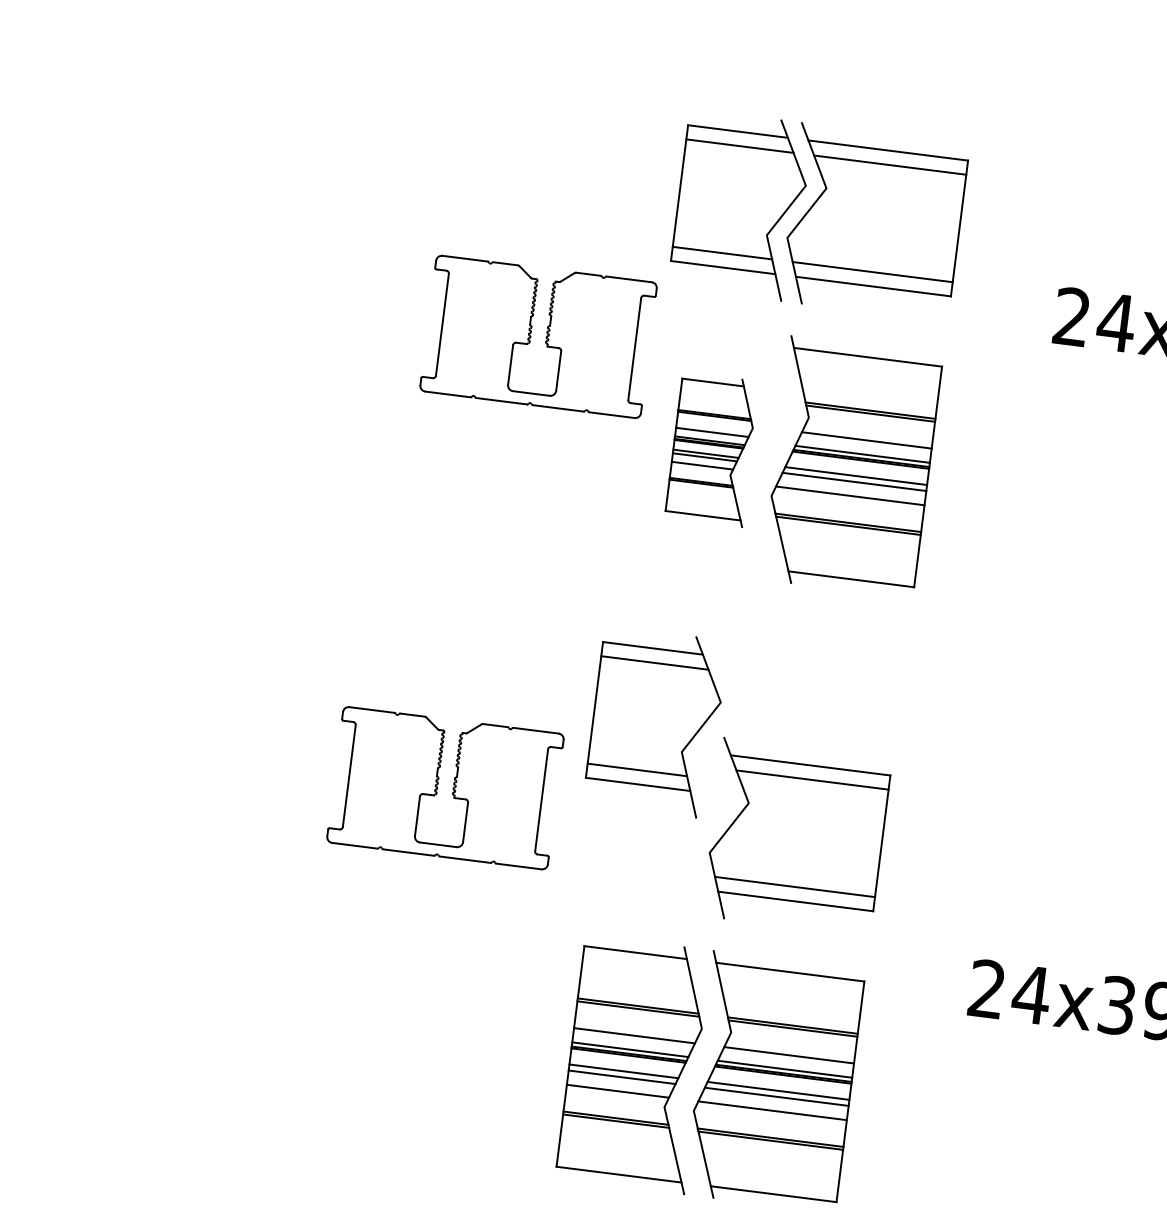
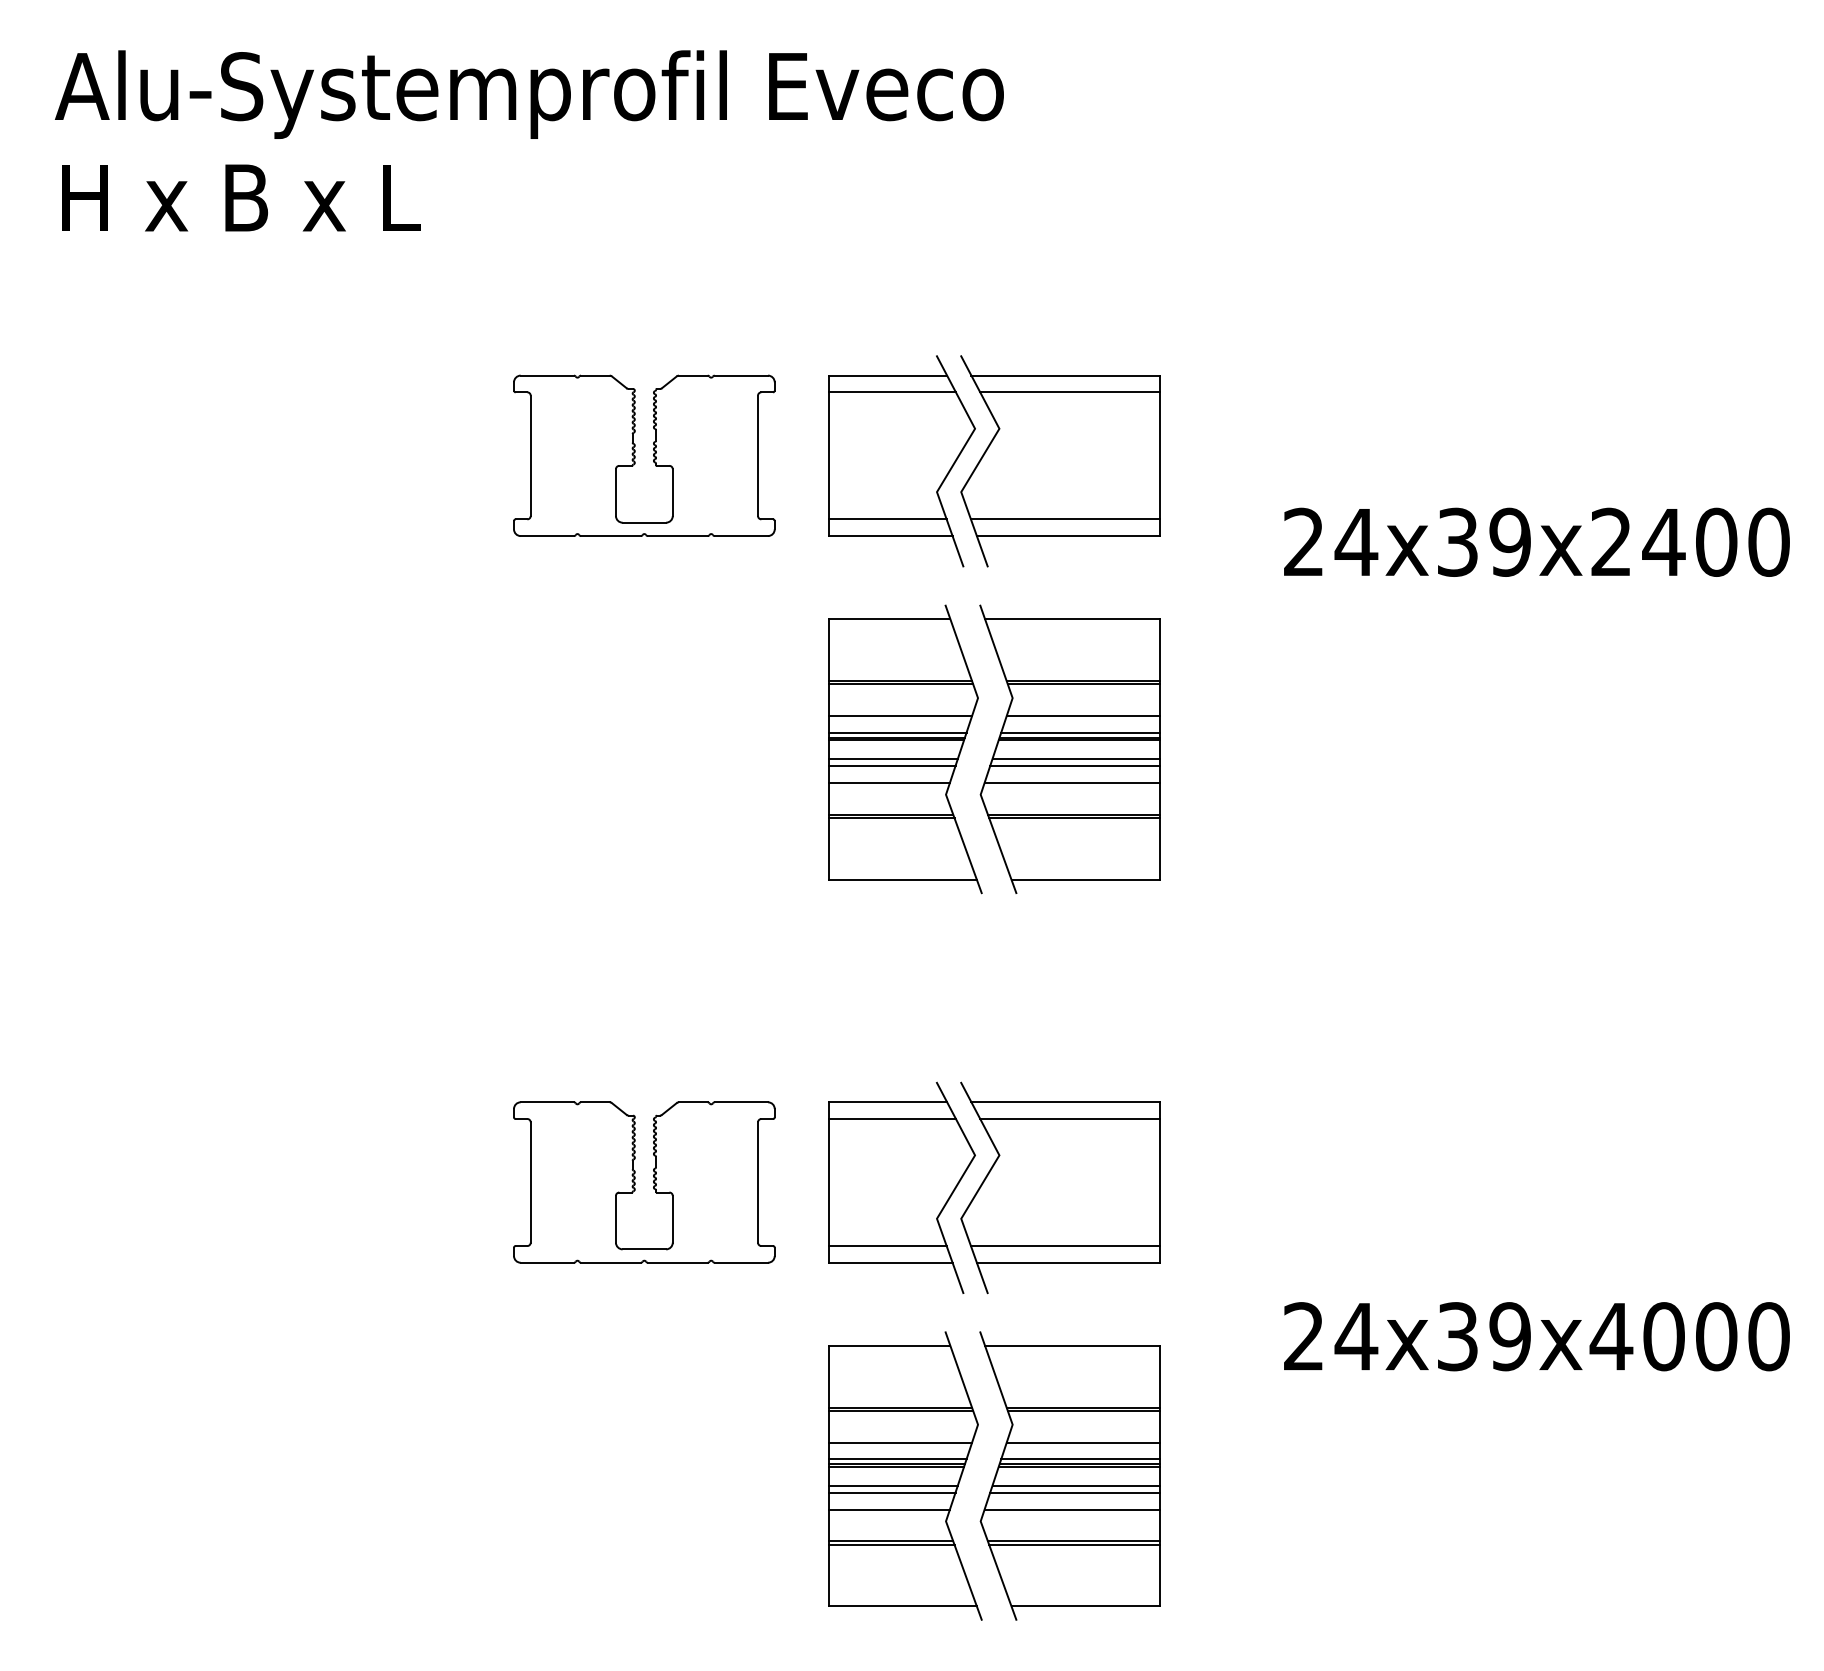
part: (531, 335) -> (635, 455), moved
part: (712, 449) -> (905, 749), size x1.67
part: (655, 721) -> (901, 1187), moved

